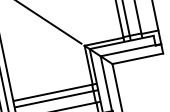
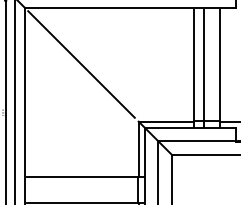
line: (56, 98) -> (84, 186), removed

